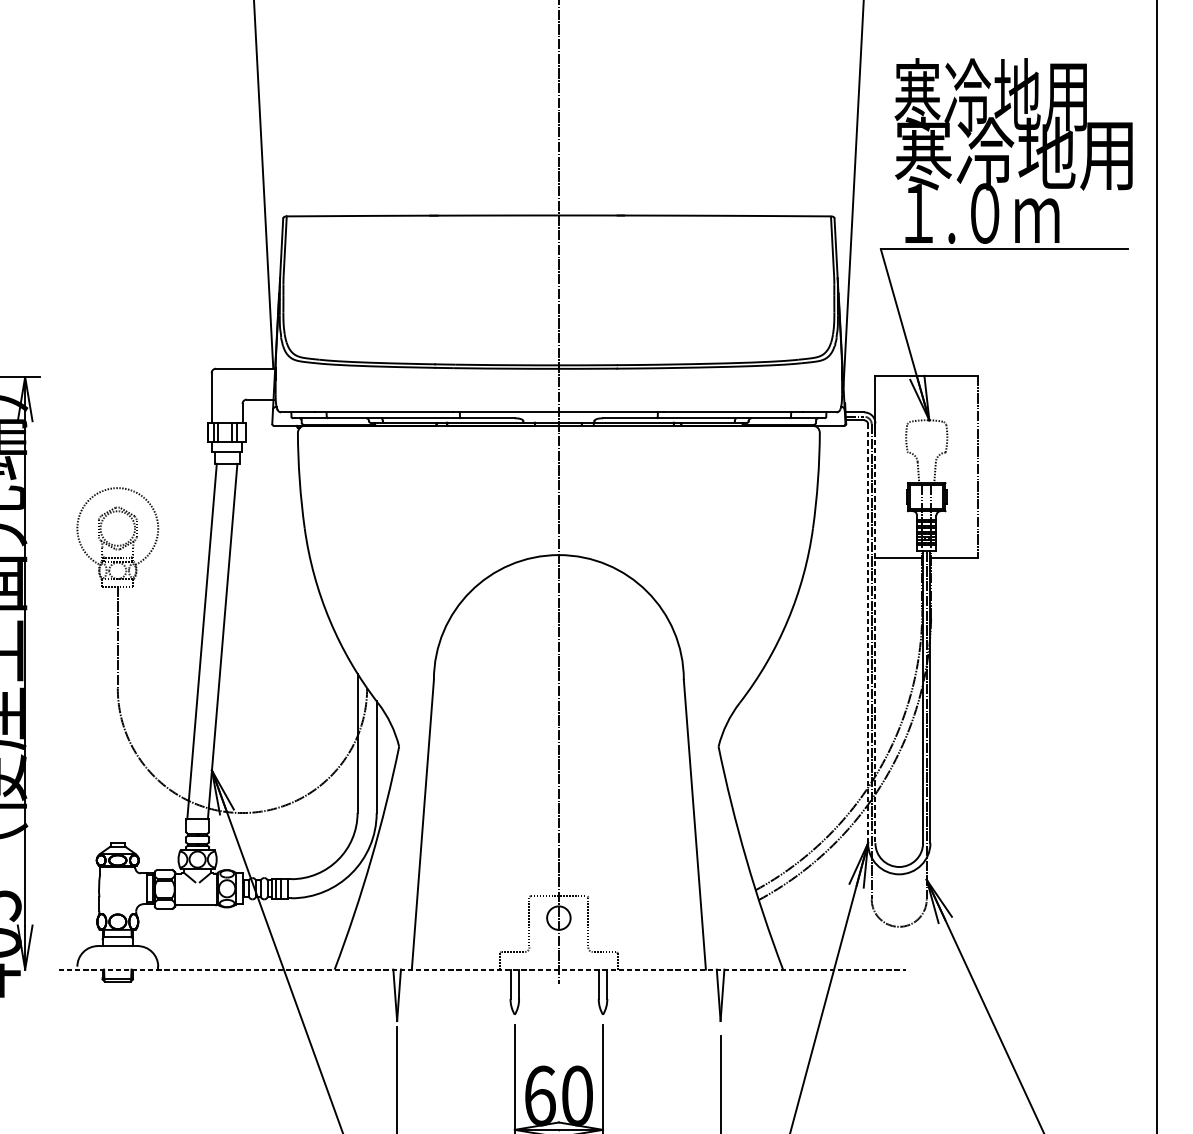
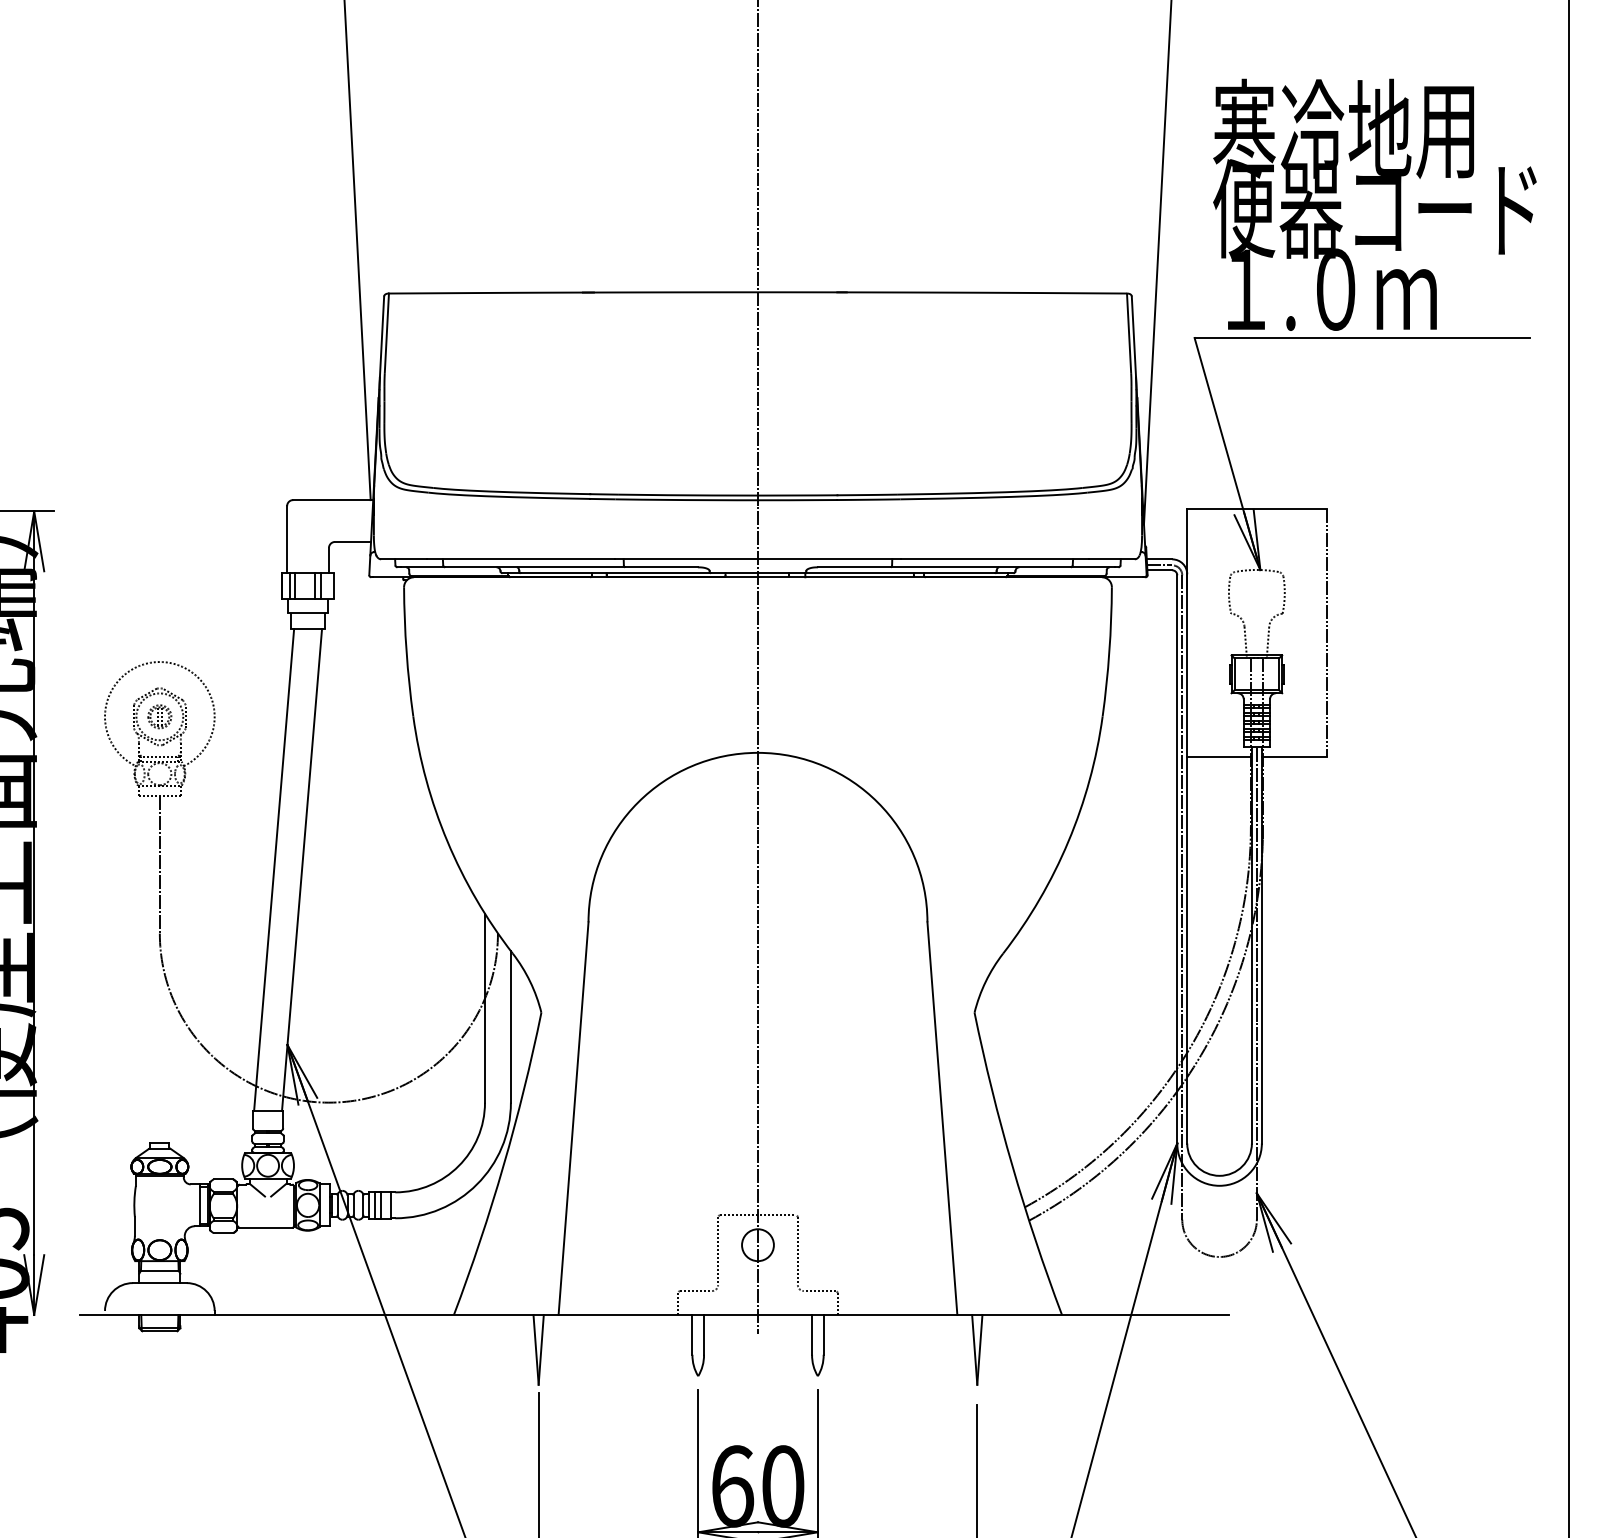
text: (1013, 153) -> (1374, 208), 寒冷地用 -> 便器コード
part: (117, 528) -> (159, 716), added
line: (875, 632) -> (1187, 858), dashed -> solid
line: (868, 633) -> (1177, 859), dashed -> solid
line: (482, 969) -> (654, 1314), dashed -> solid

